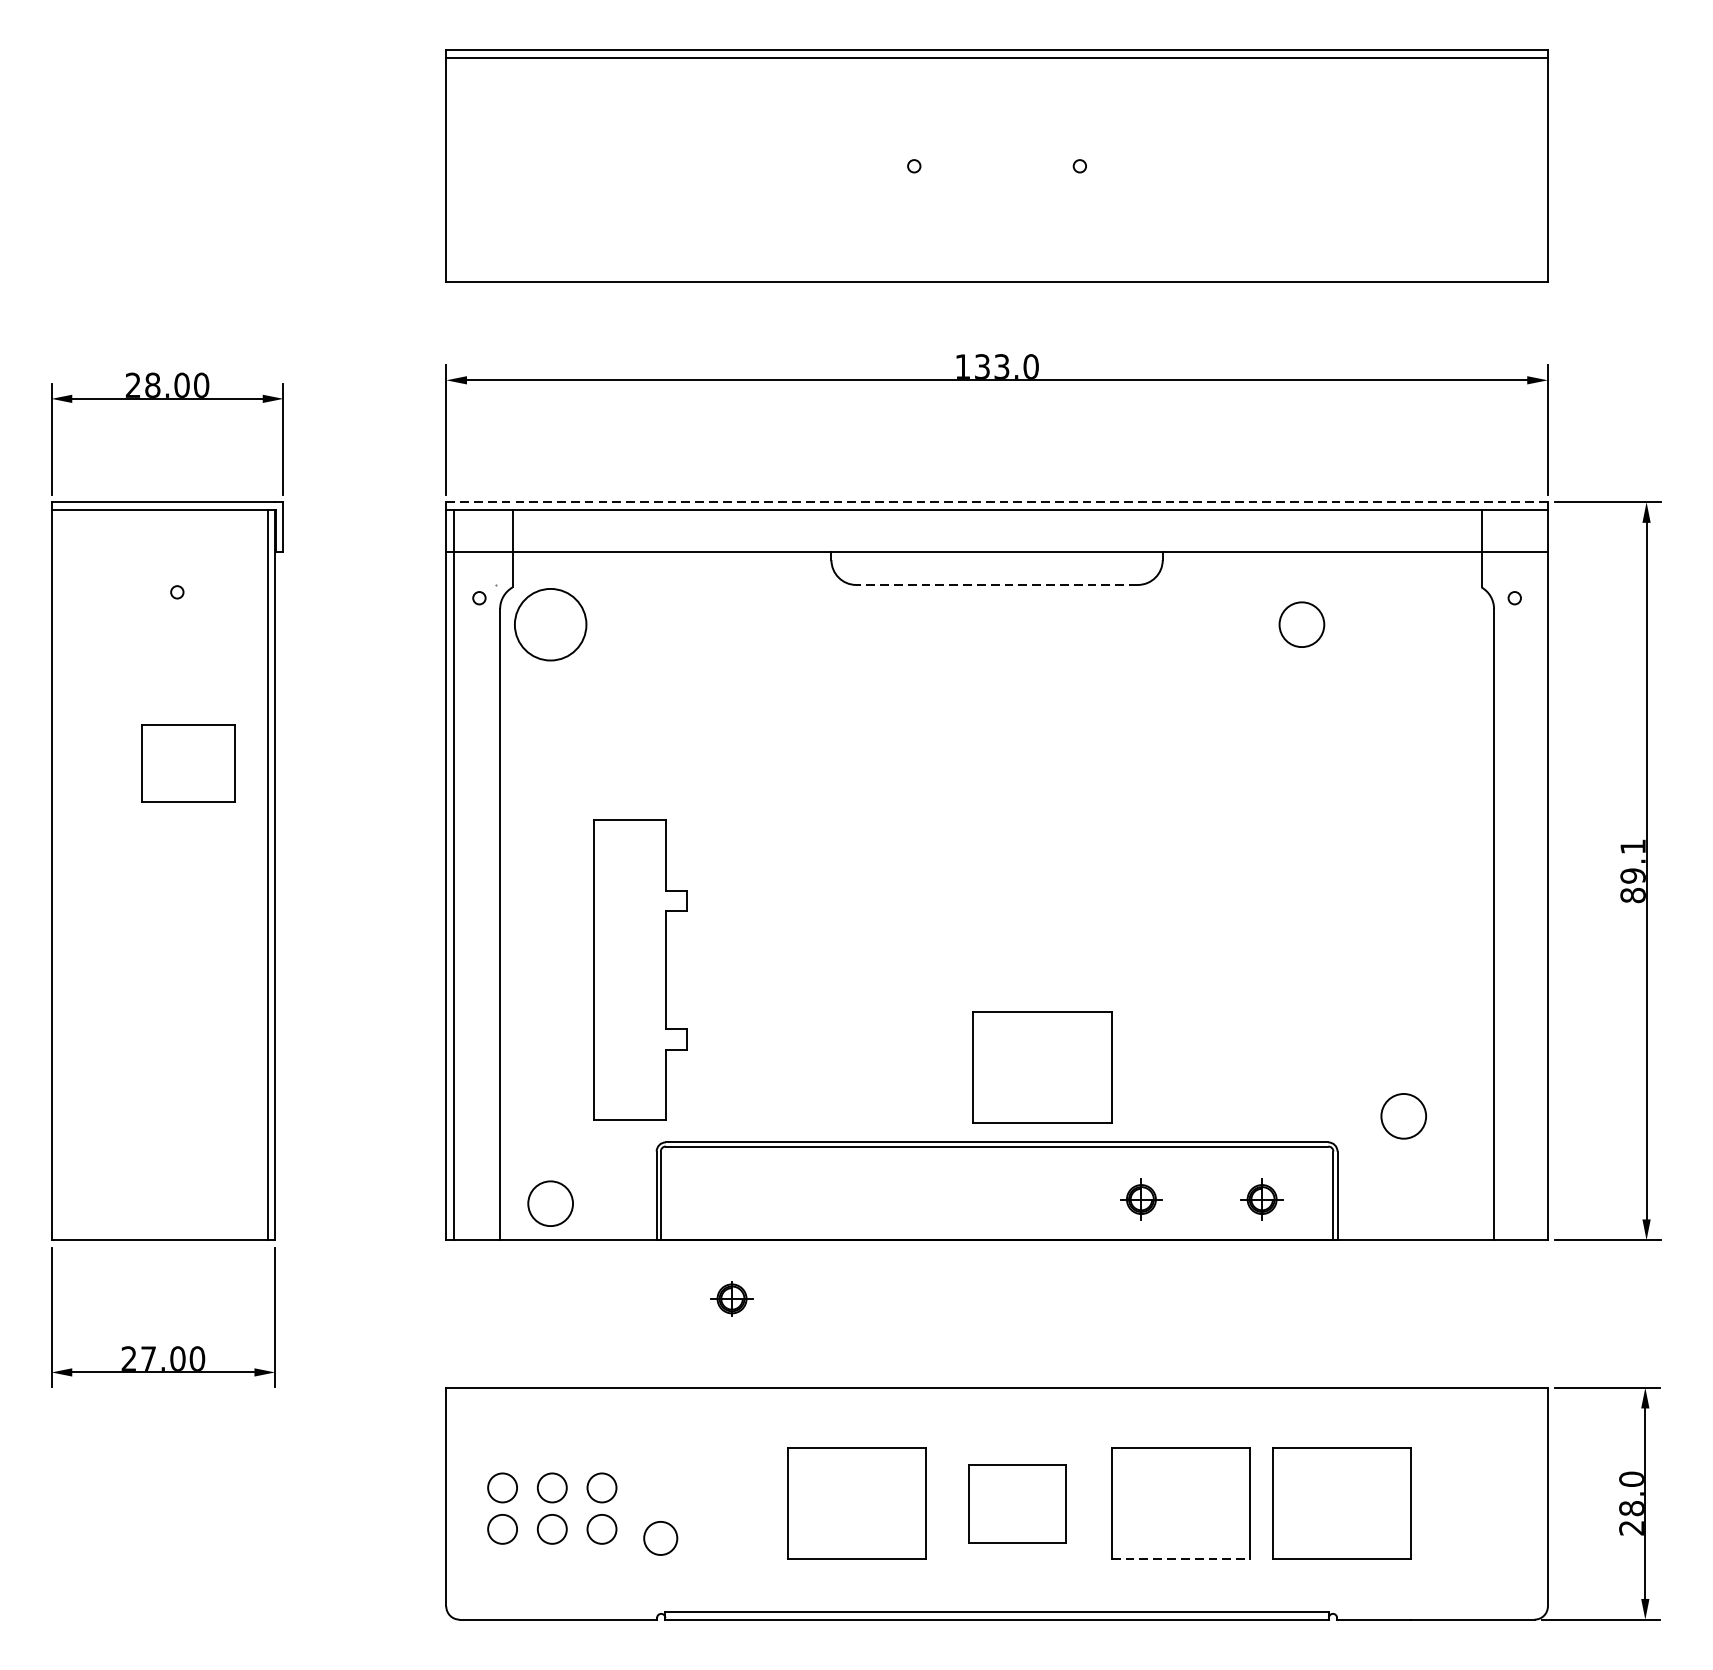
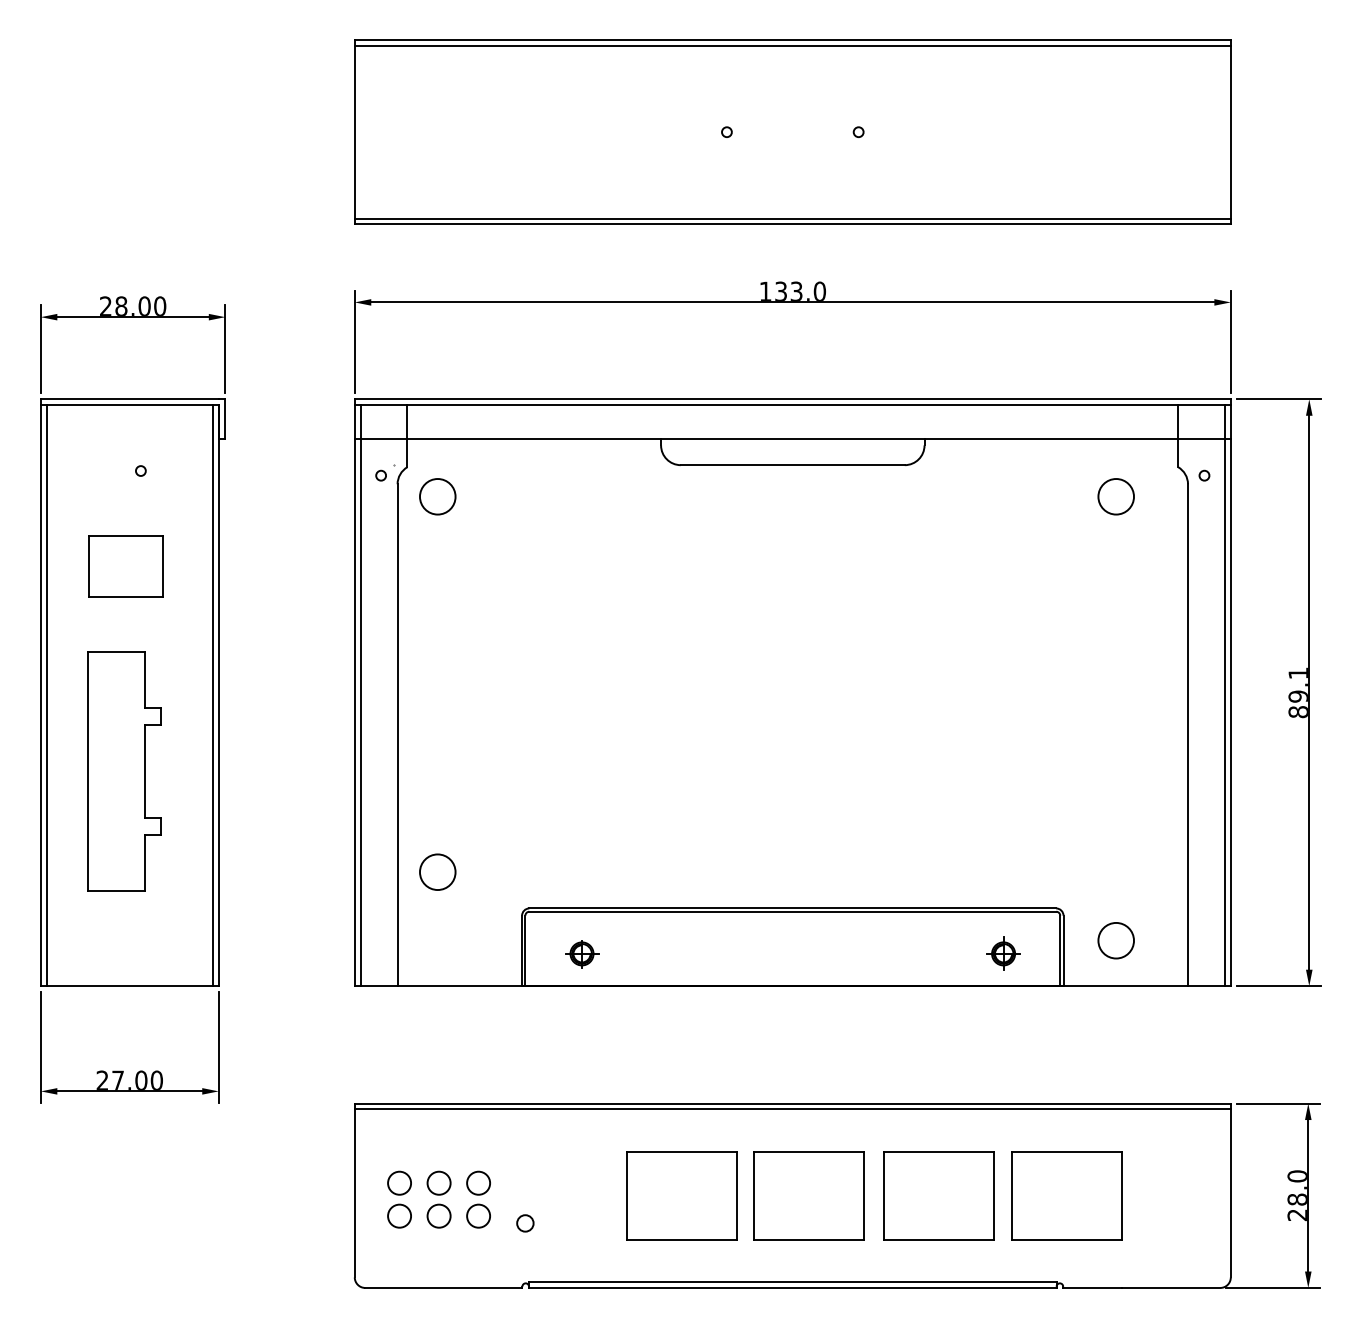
line: (996, 274) -> (792, 218), added
line: (996, 502) -> (792, 399), dashed -> solid
line: (996, 585) -> (792, 465), dashed -> solid
circle: (550, 624) -> (437, 496), size x0.62
circle: (1301, 624) -> (1115, 496), moved
part: (188, 763) -> (125, 566), moved
line: (58, 874) -> (46, 695), added
line: (1539, 874) -> (1224, 695), added
part: (640, 970) -> (124, 771), moved
part: (1041, 1067) -> (828, 848), removed
circle: (1402, 1116) -> (1115, 940), moved
part: (1141, 1199) -> (907, 953), removed
circle: (550, 1202) -> (437, 871), moved
part: (732, 1299) -> (582, 954), moved
line: (996, 1395) -> (792, 1109), added
part: (1016, 1503) -> (808, 1195), size x1.43
circle: (660, 1538) -> (525, 1223), size x0.62
line: (1181, 1558) -> (939, 1239), dashed -> solid

